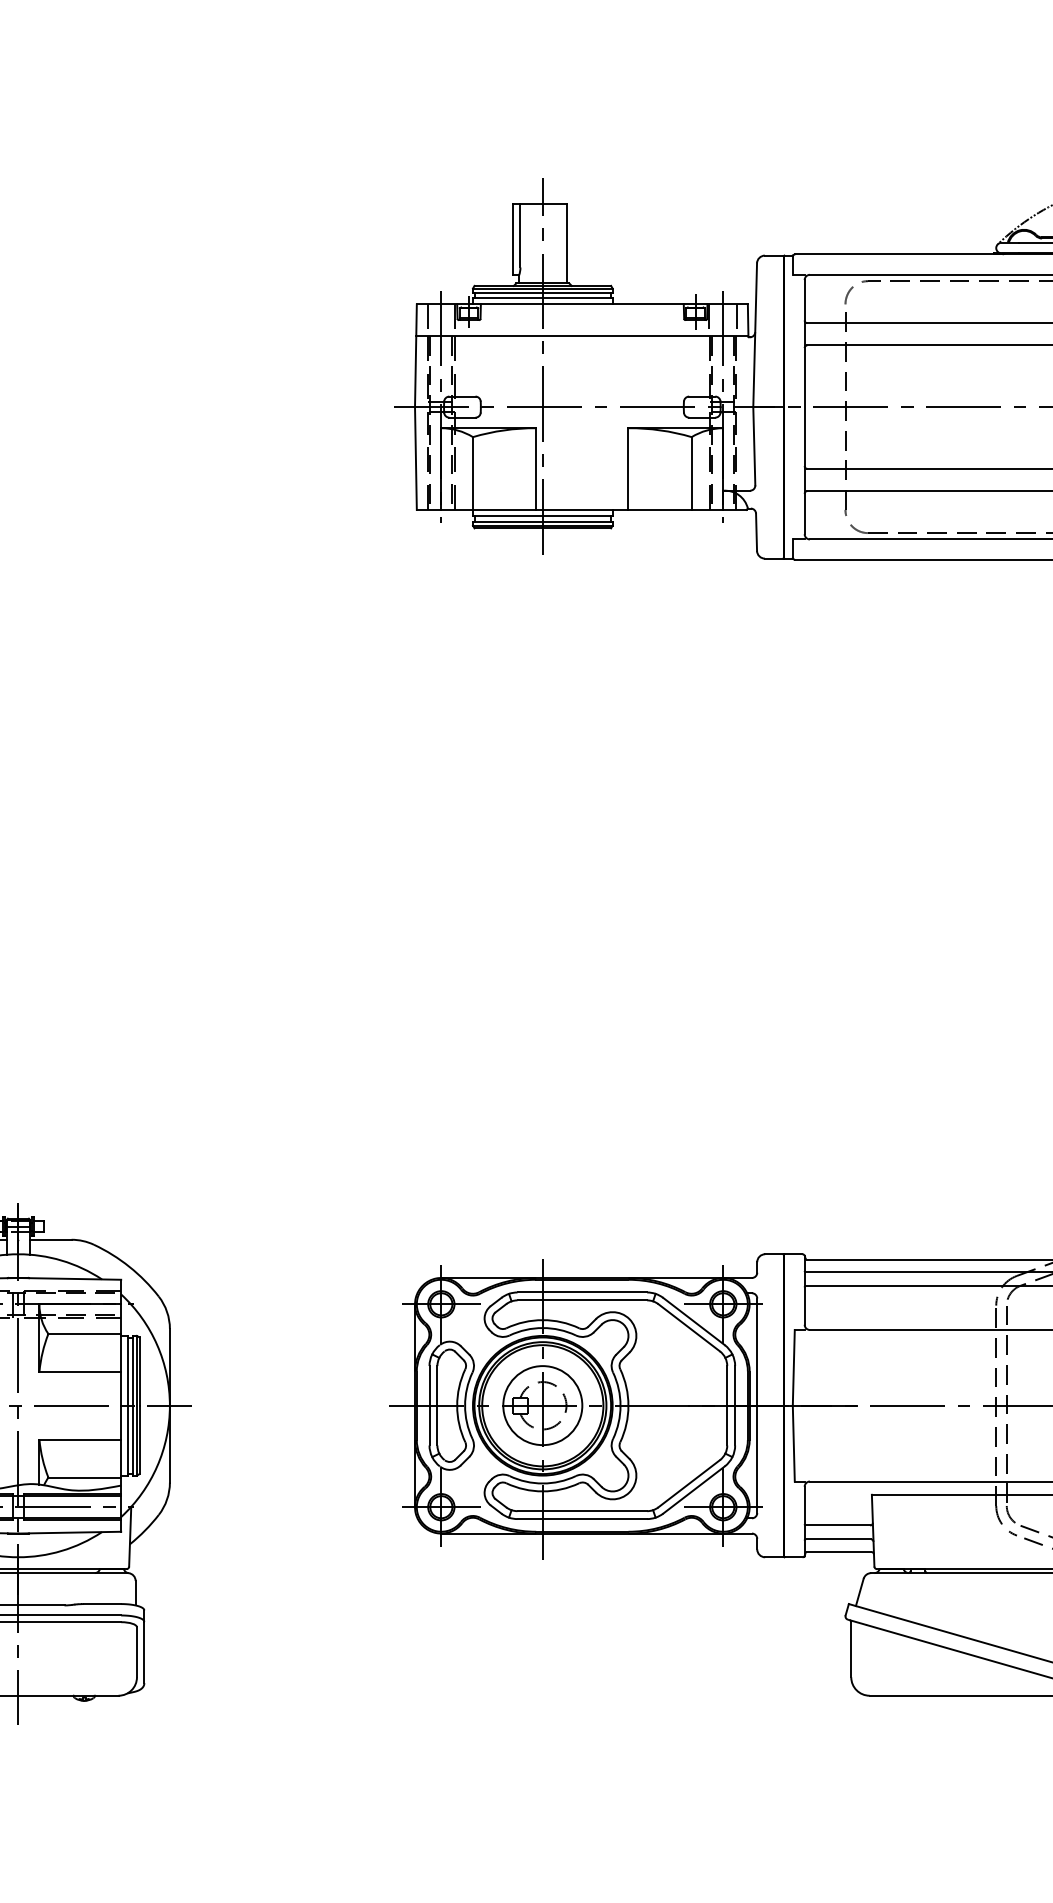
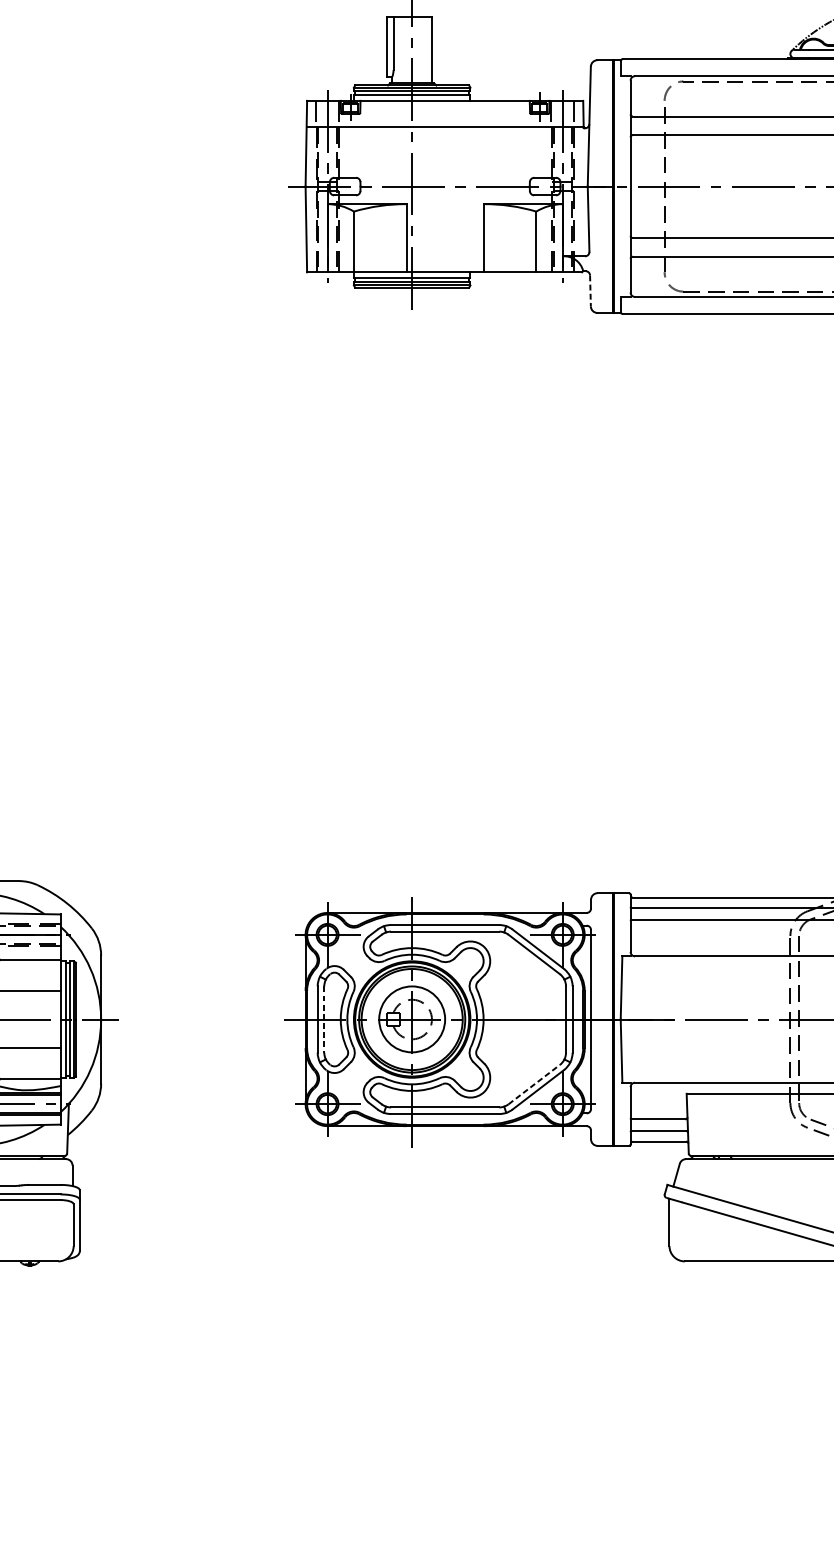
line: (756, 532) -> (590, 291), solid -> dashed
line: (437, 1405) -> (324, 1019), solid -> dashed
line: (689, 1483) -> (534, 1084), solid -> dashed

